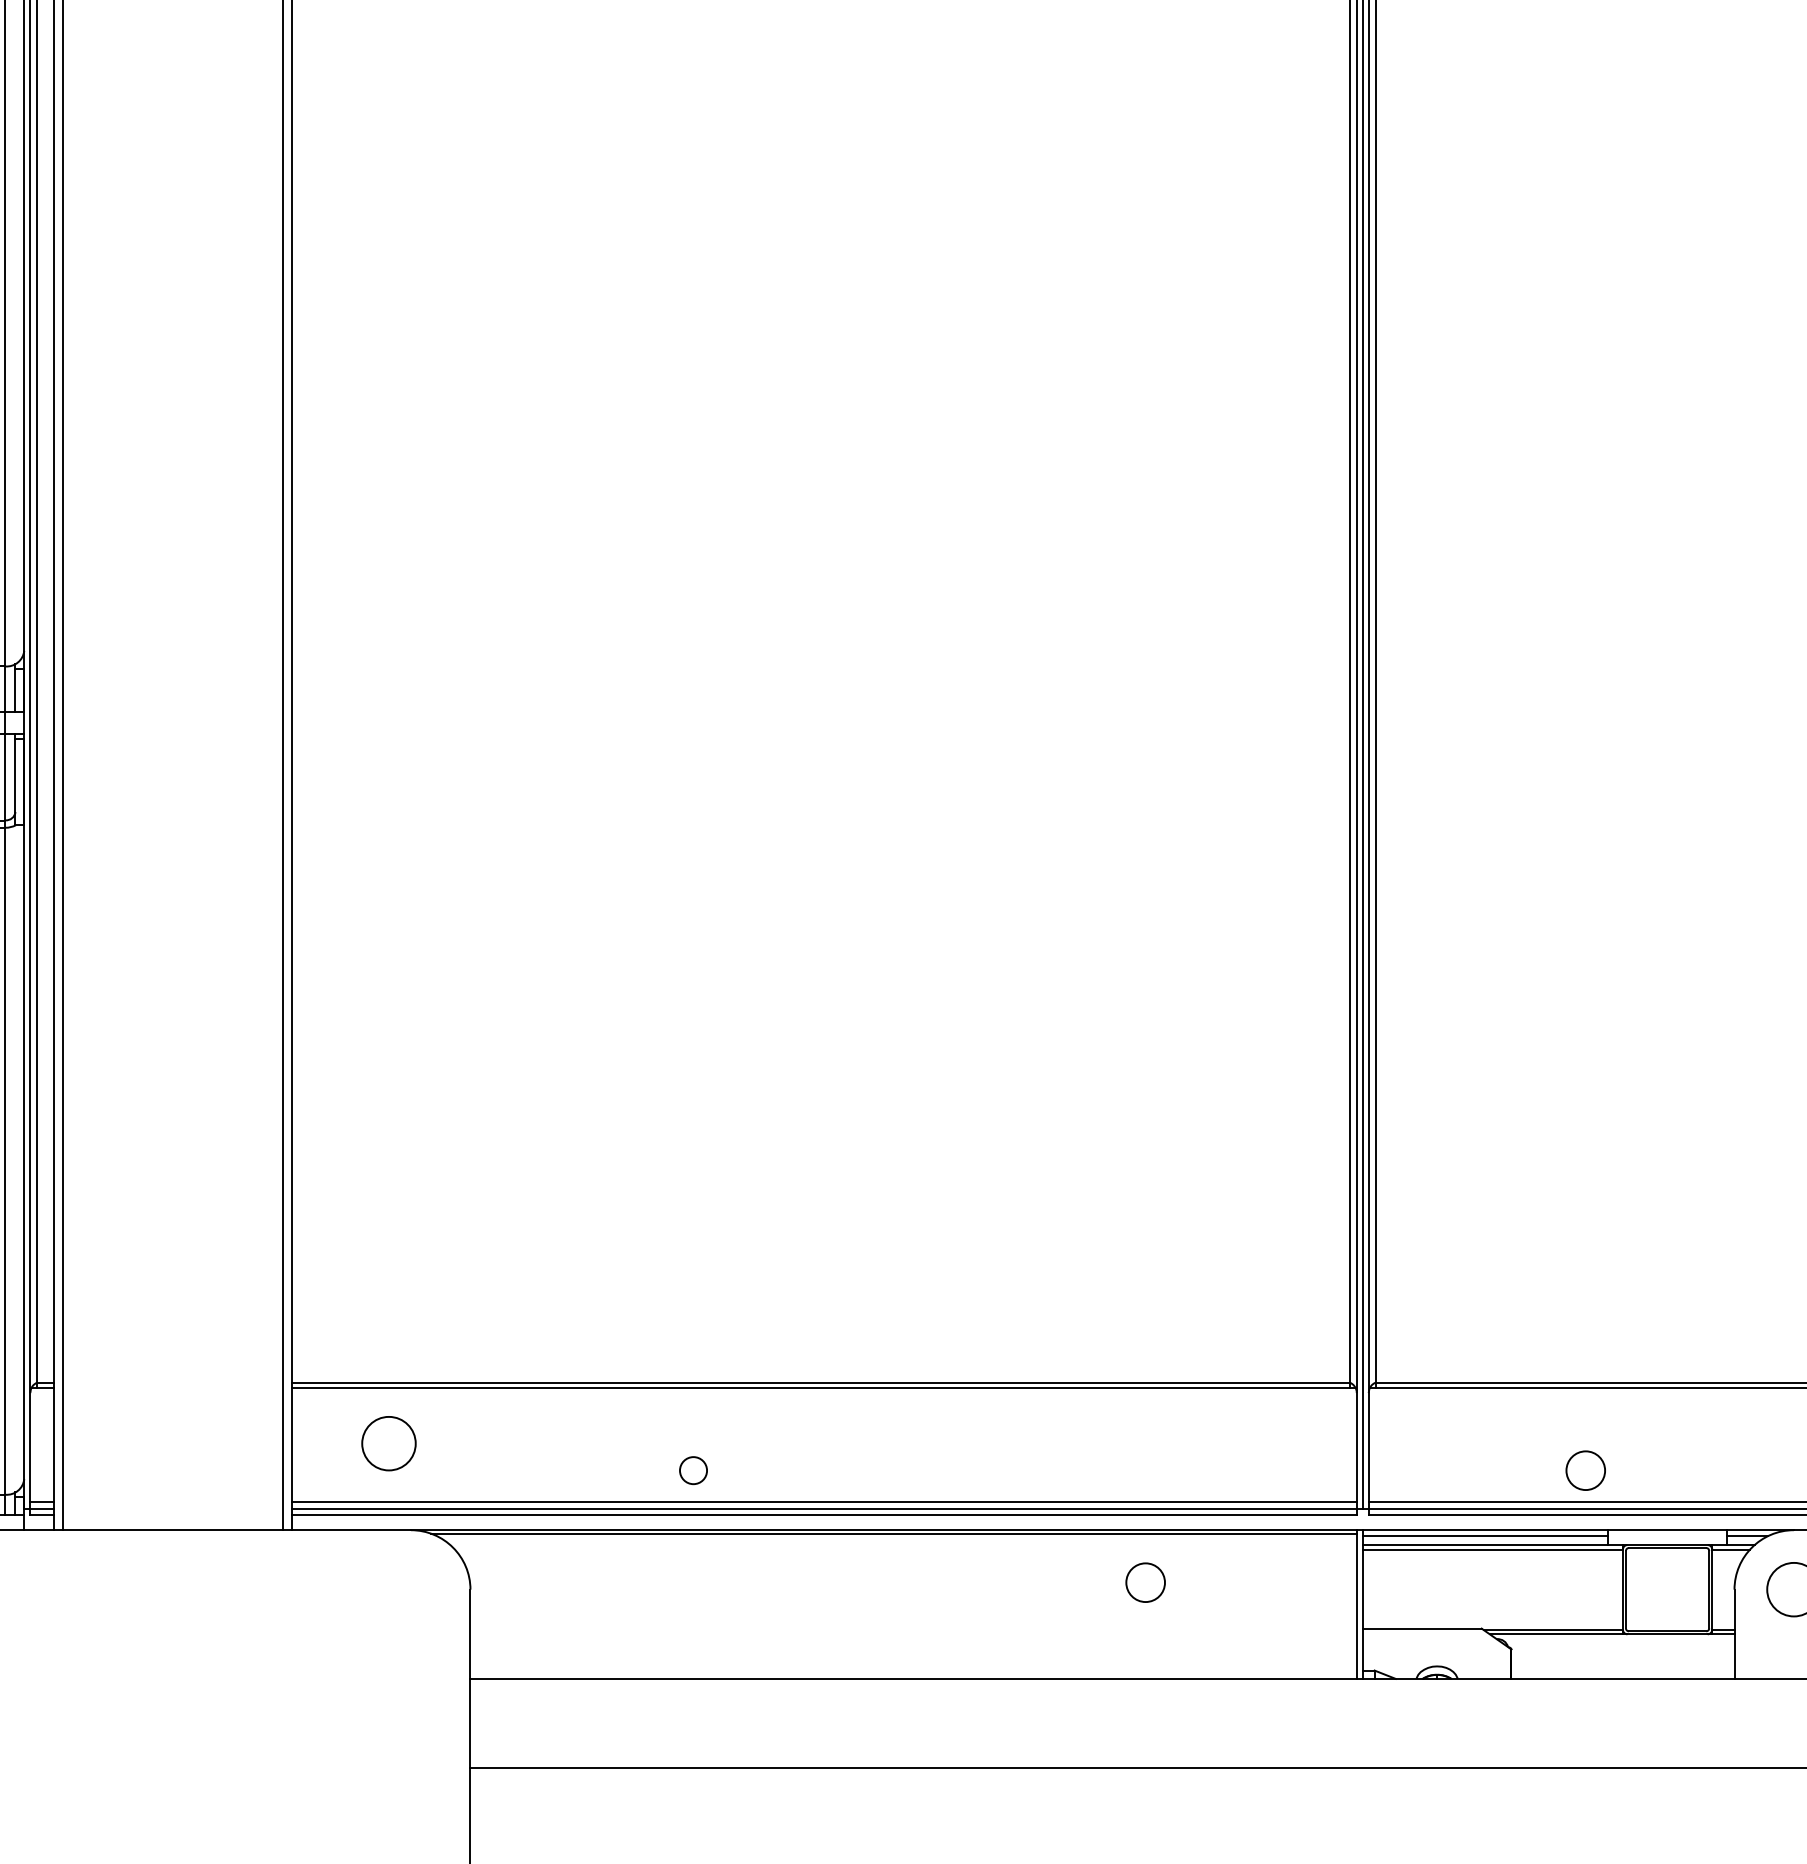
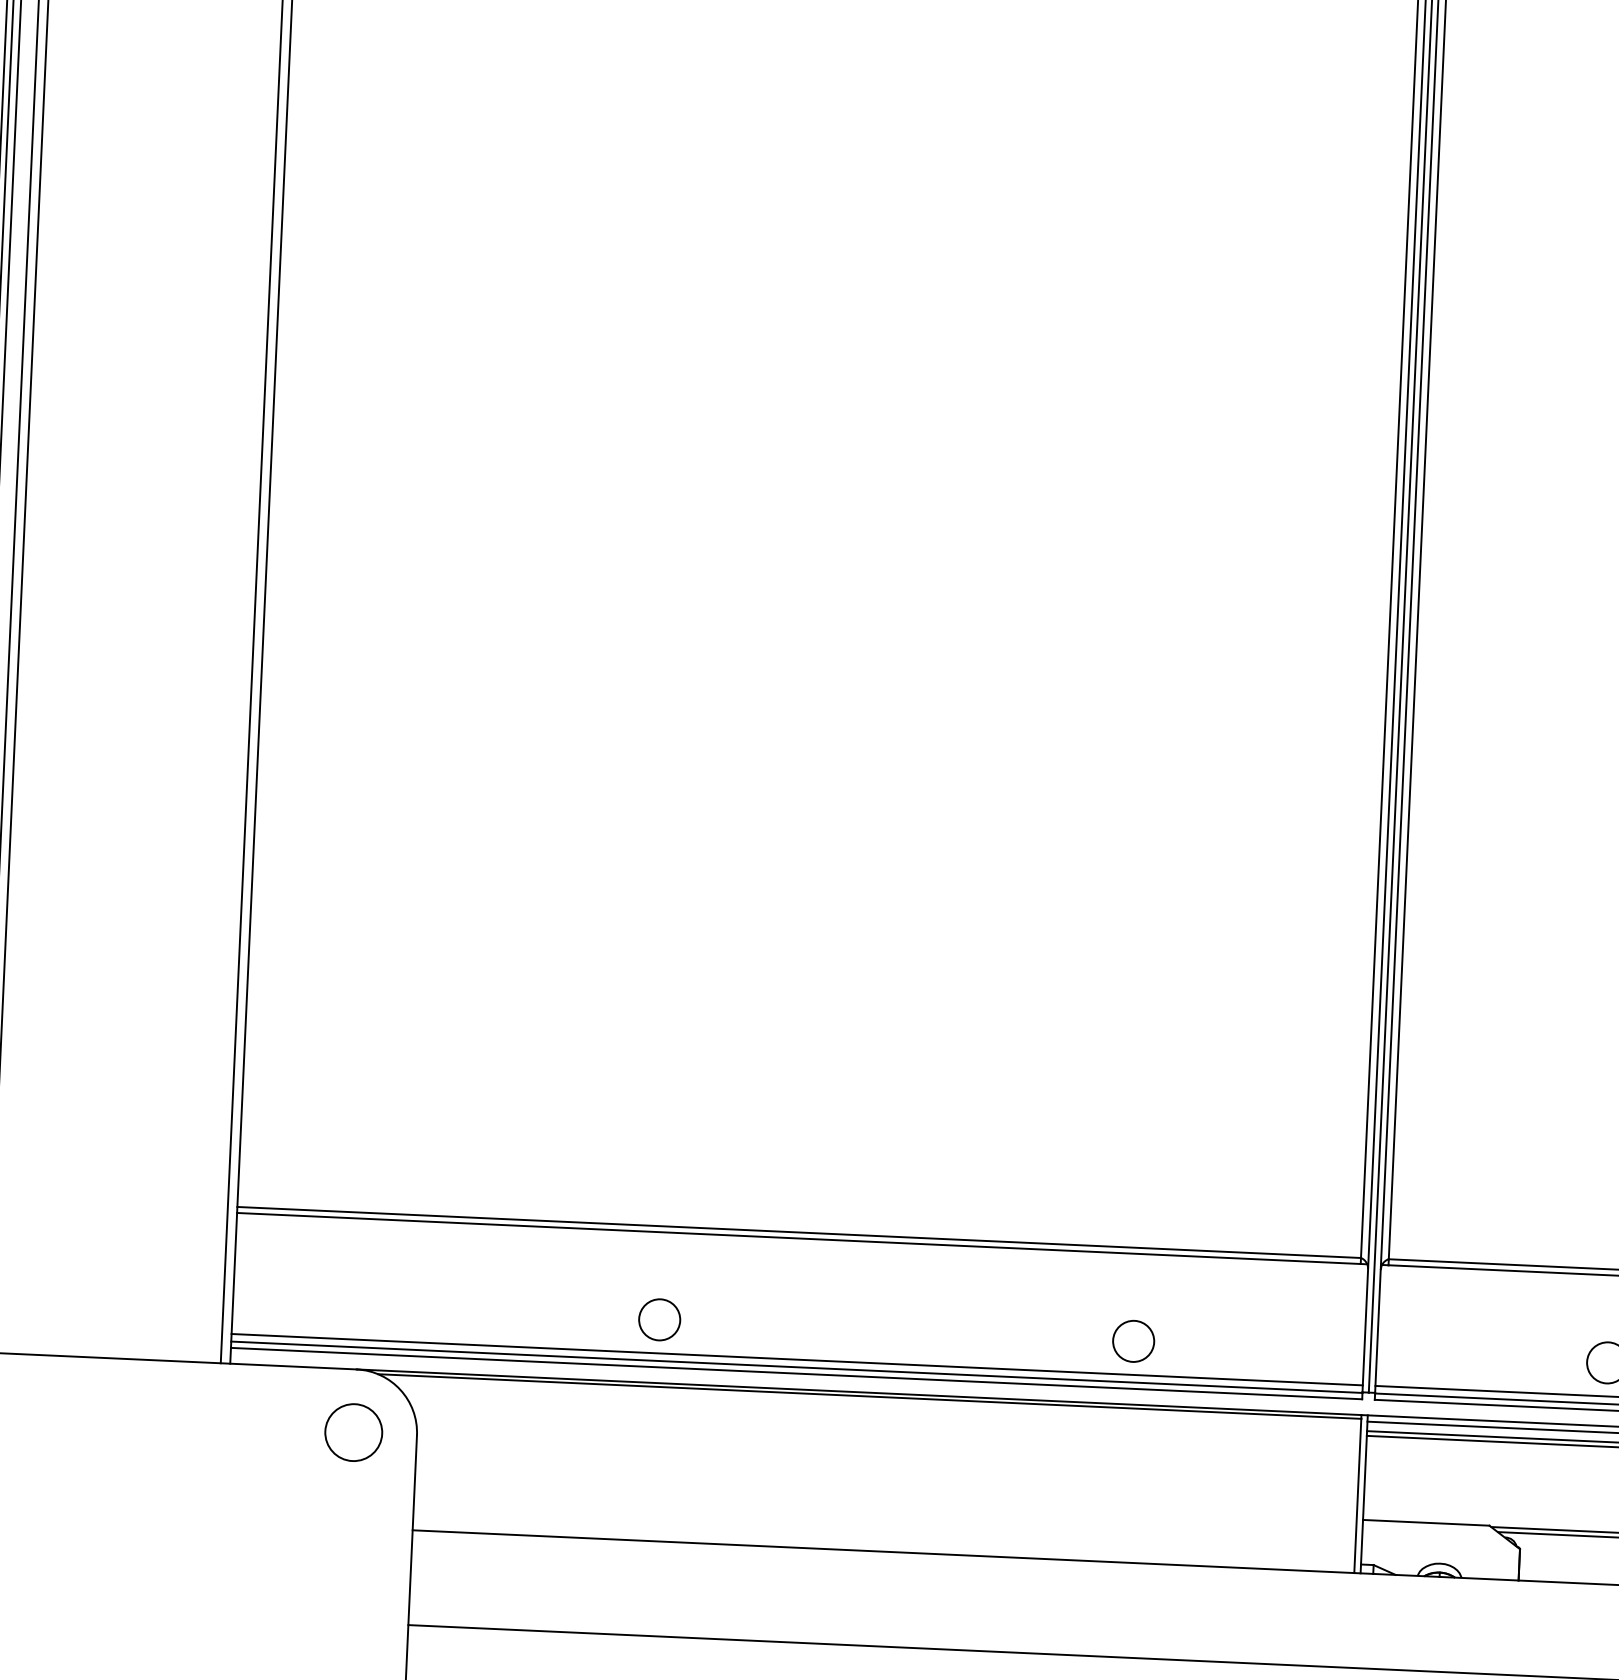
circle: (388, 1443) -> (353, 1432), moved
circle: (693, 1470) -> (659, 1319), size x1.43
circle: (1145, 1582) -> (1133, 1341), moved

